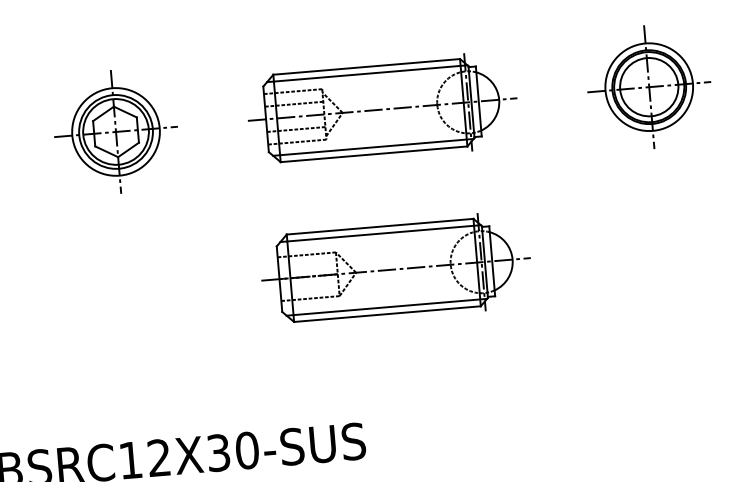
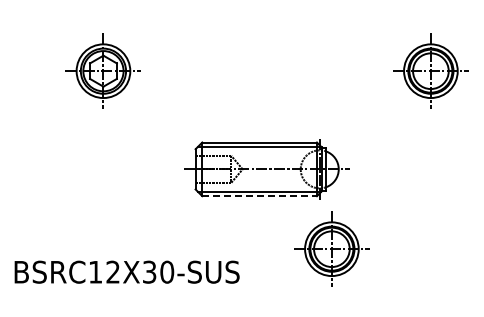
part: (381, 108) -> (266, 70), removed
line: (388, 314) -> (260, 196), solid -> dashed
part: (511, 389) -> (331, 248), added

